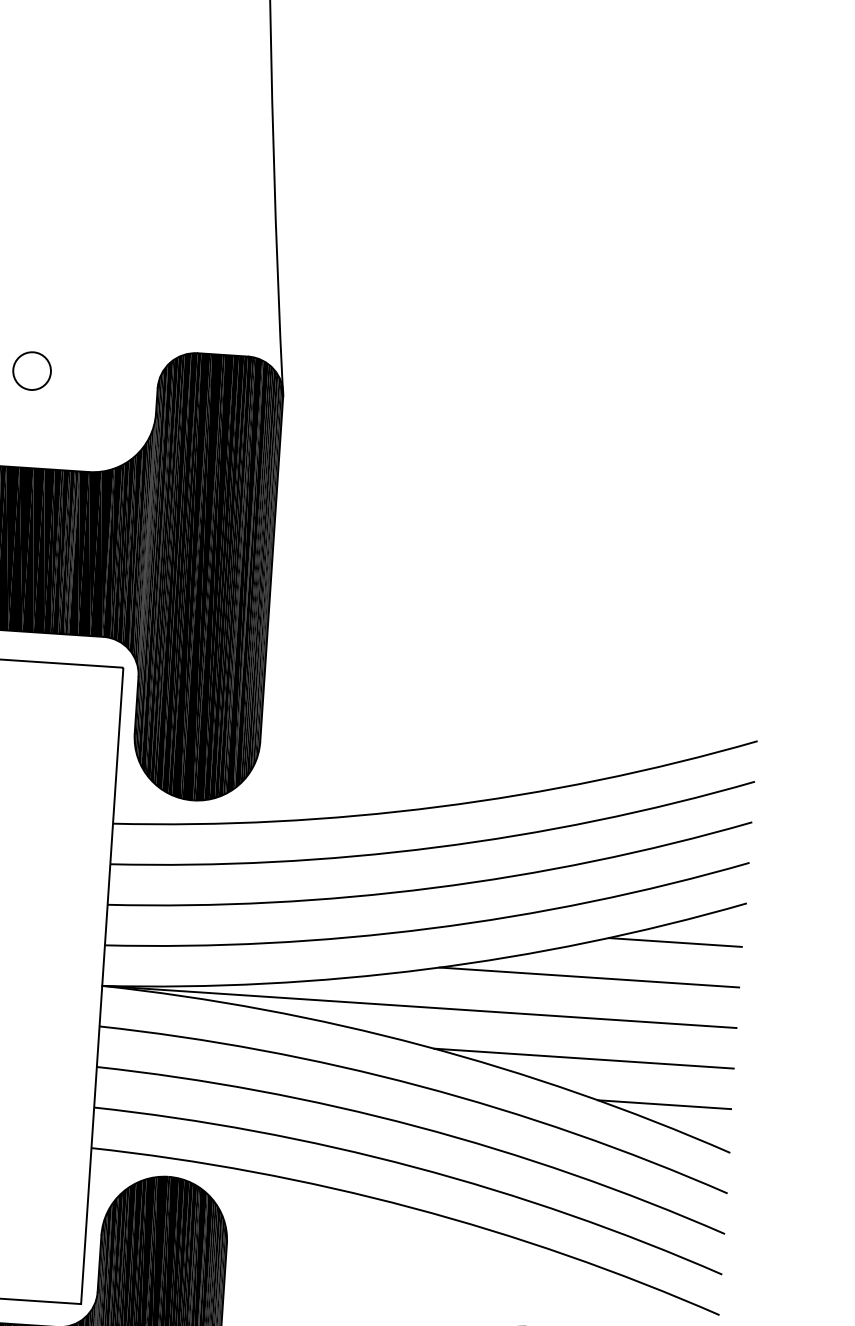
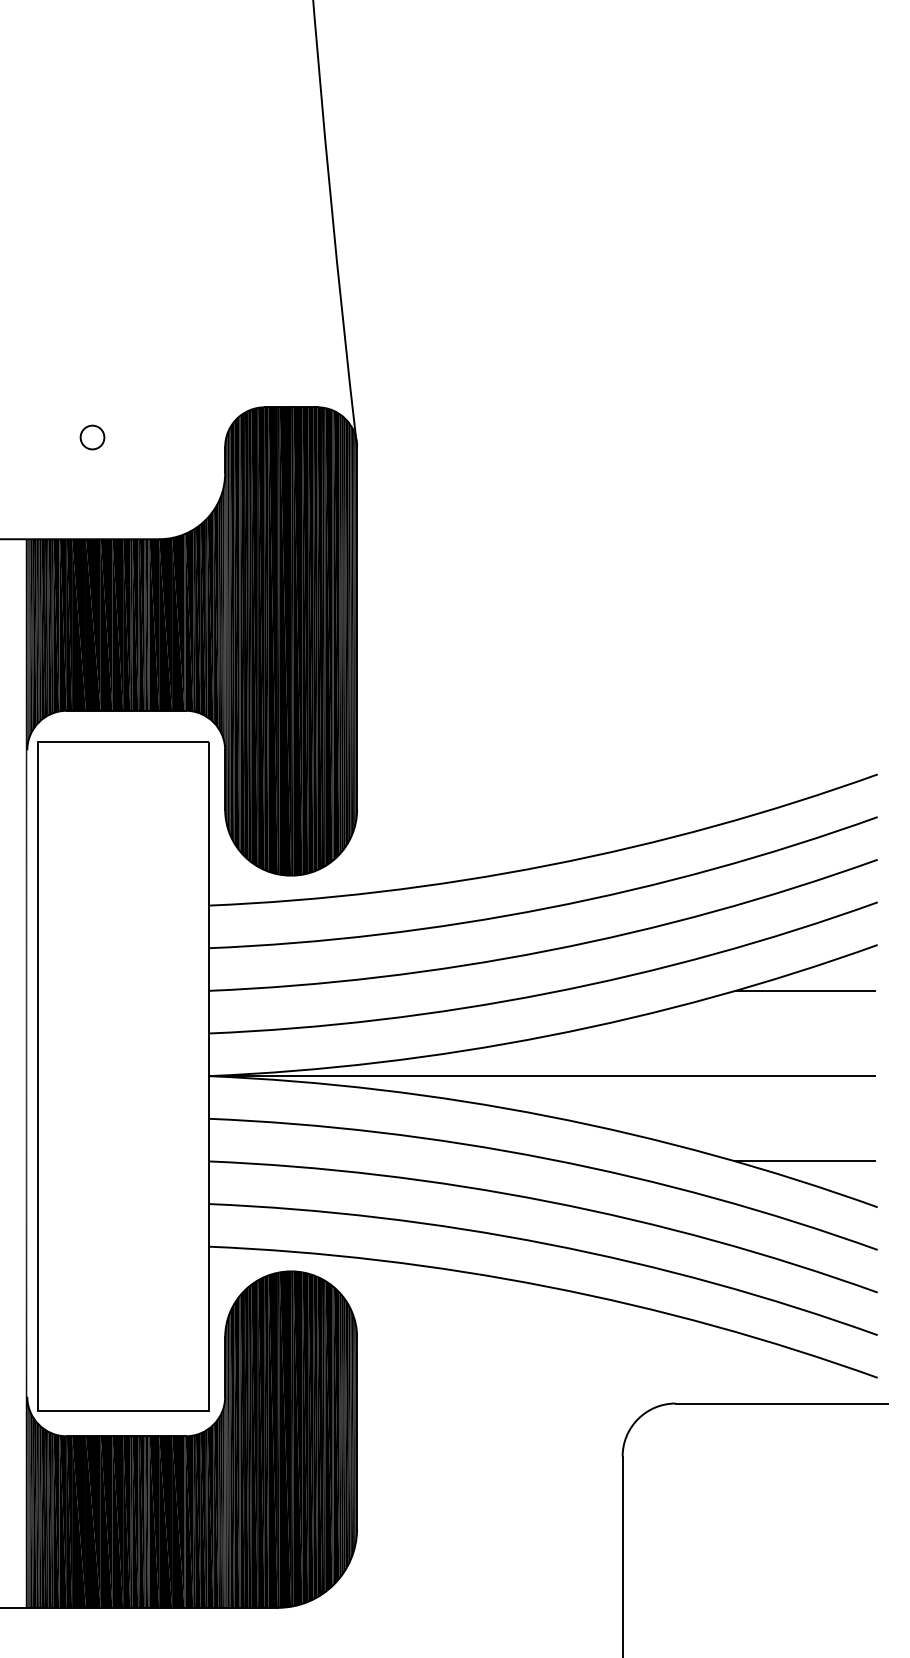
circle: (32, 371) -> (92, 437), size x0.6
line: (588, 977) -> (717, 1033), removed
line: (583, 1058) -> (717, 1118), removed

